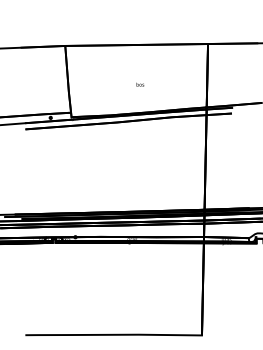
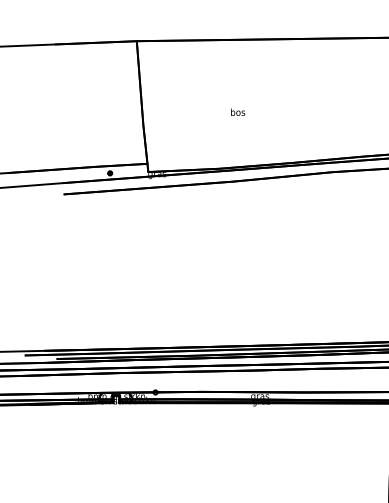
text: (140, 84) -> (238, 111), moved

